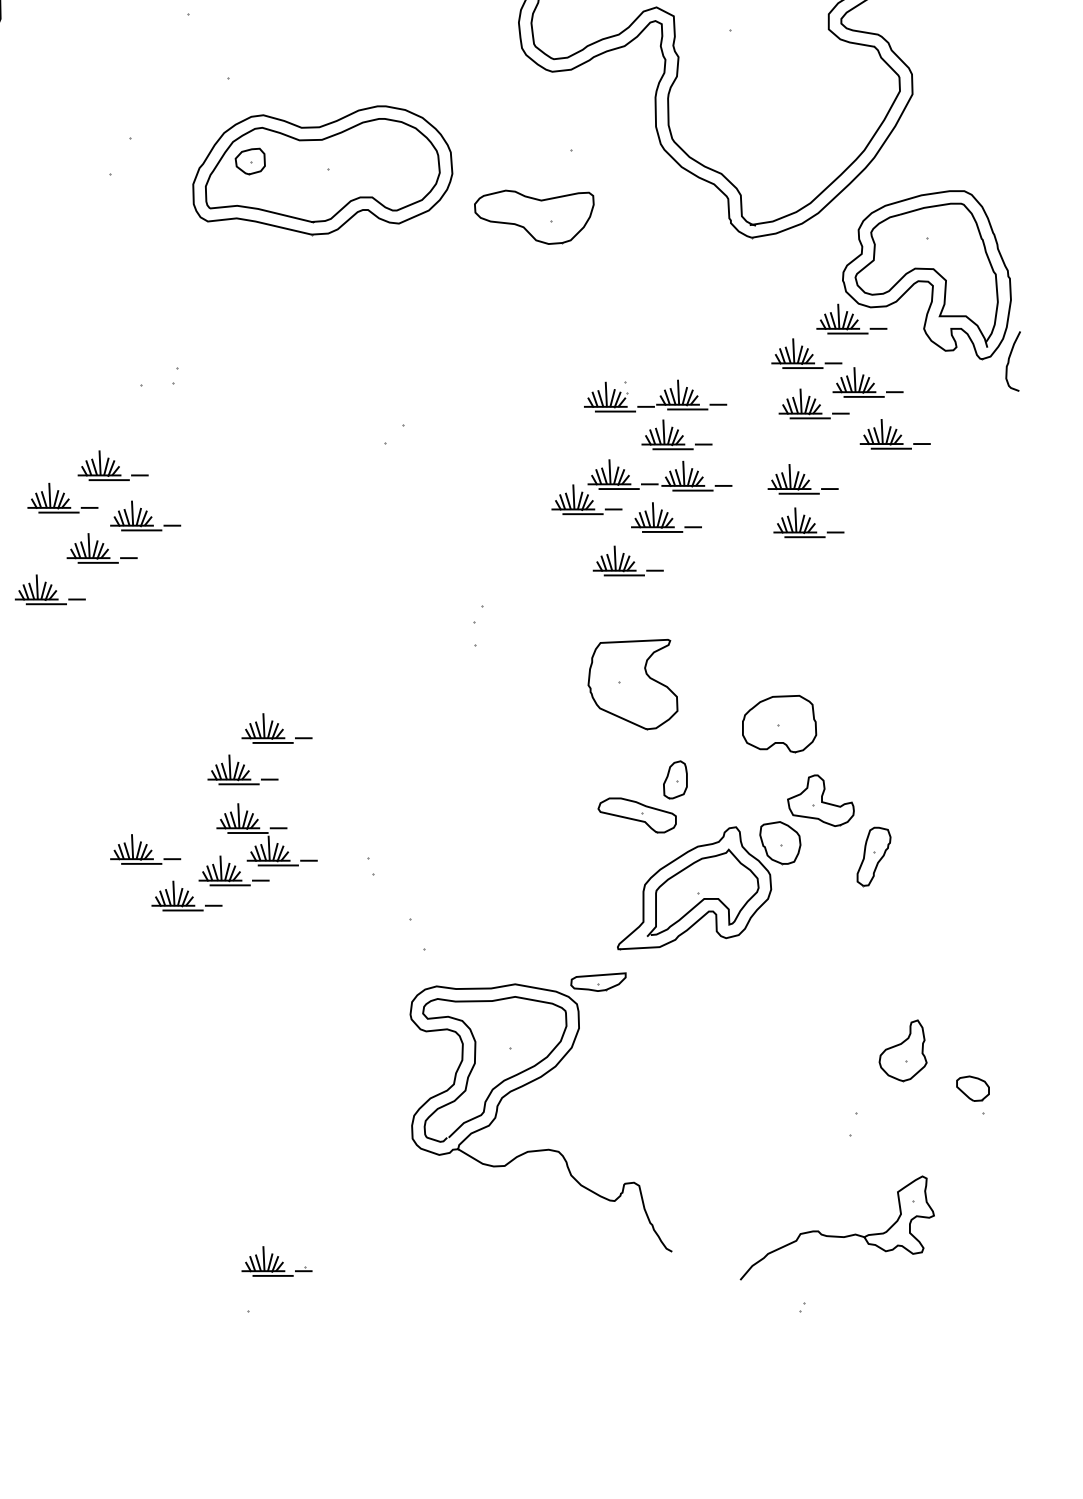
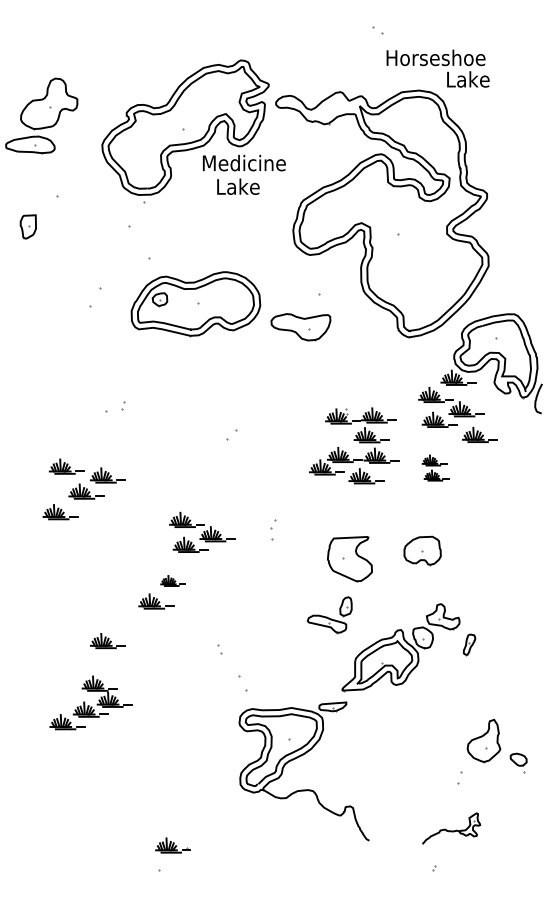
part: (112, 465) -> (91, 450), removed
part: (805, 499) -> (435, 467), size x0.7
part: (628, 560) -> (347, 497), removed
part: (335, 628) -> (202, 531), added
part: (779, 723) -> (422, 550), moved
part: (275, 727) -> (172, 580), size x0.7
part: (642, 798) -> (329, 615), moved
part: (233, 856) -> (90, 702), moved
part: (873, 856) -> (469, 644), size x0.7
part: (902, 1049) -> (483, 740), size x1.4
part: (837, 1227) -> (451, 828), size x0.6

